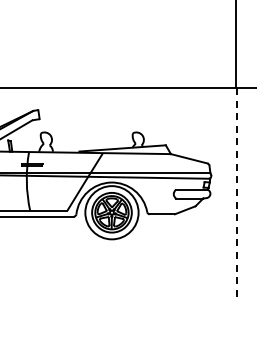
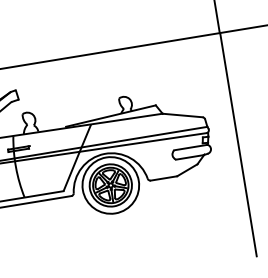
line: (236, 194) -> (238, 144), dashed -> solid

